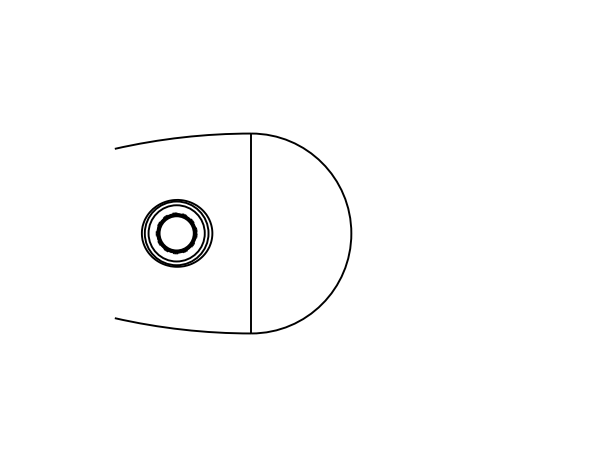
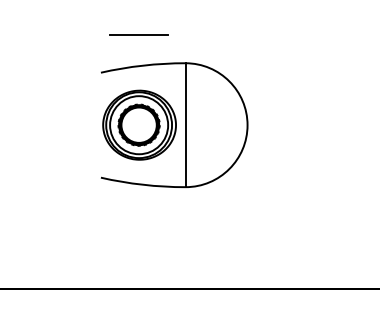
line: (177, 87) -> (139, 34), added
part: (177, 232) -> (139, 124), size x1.67

